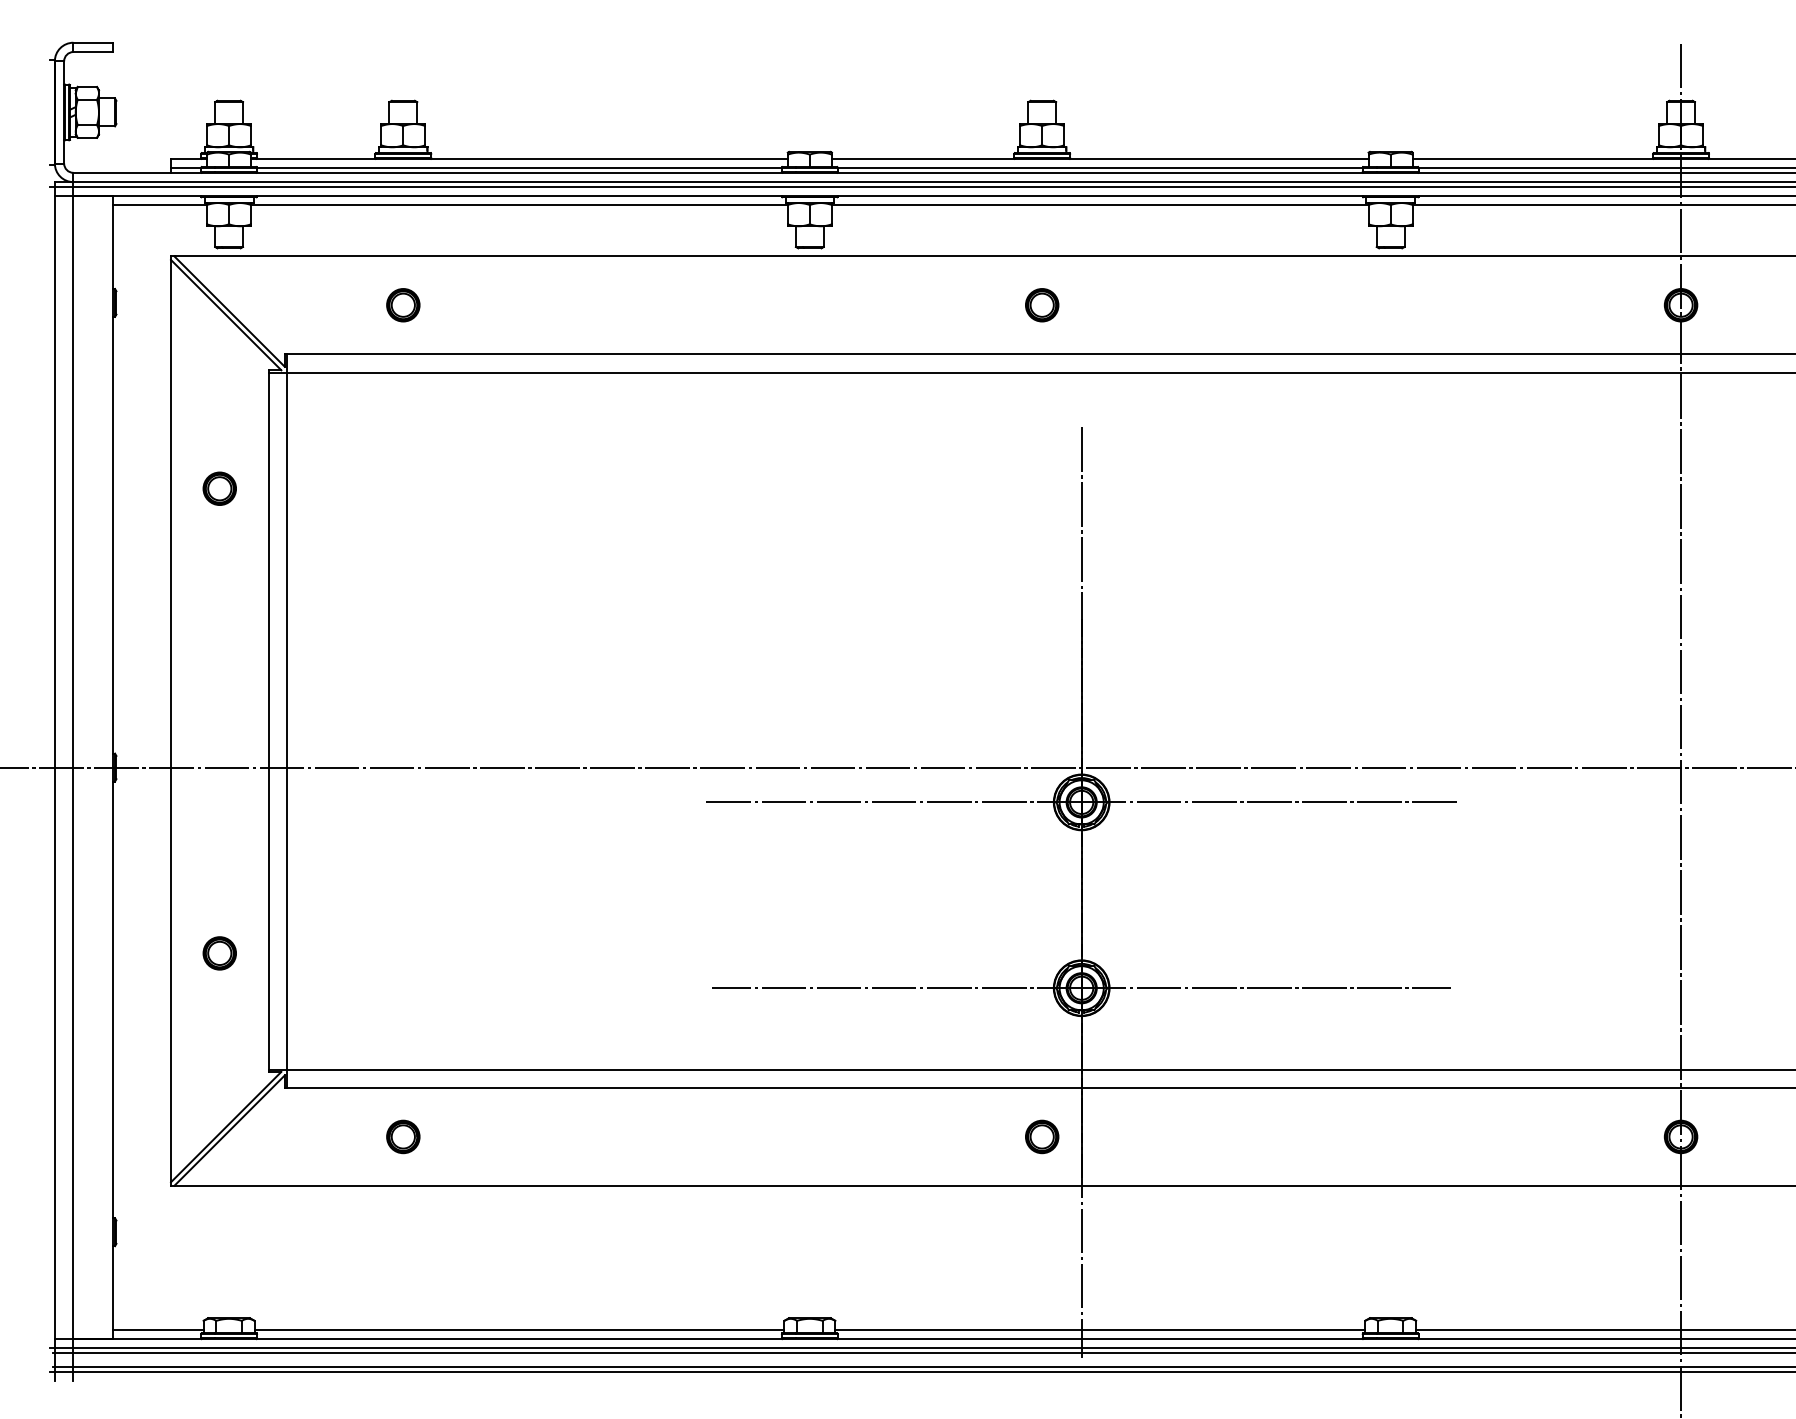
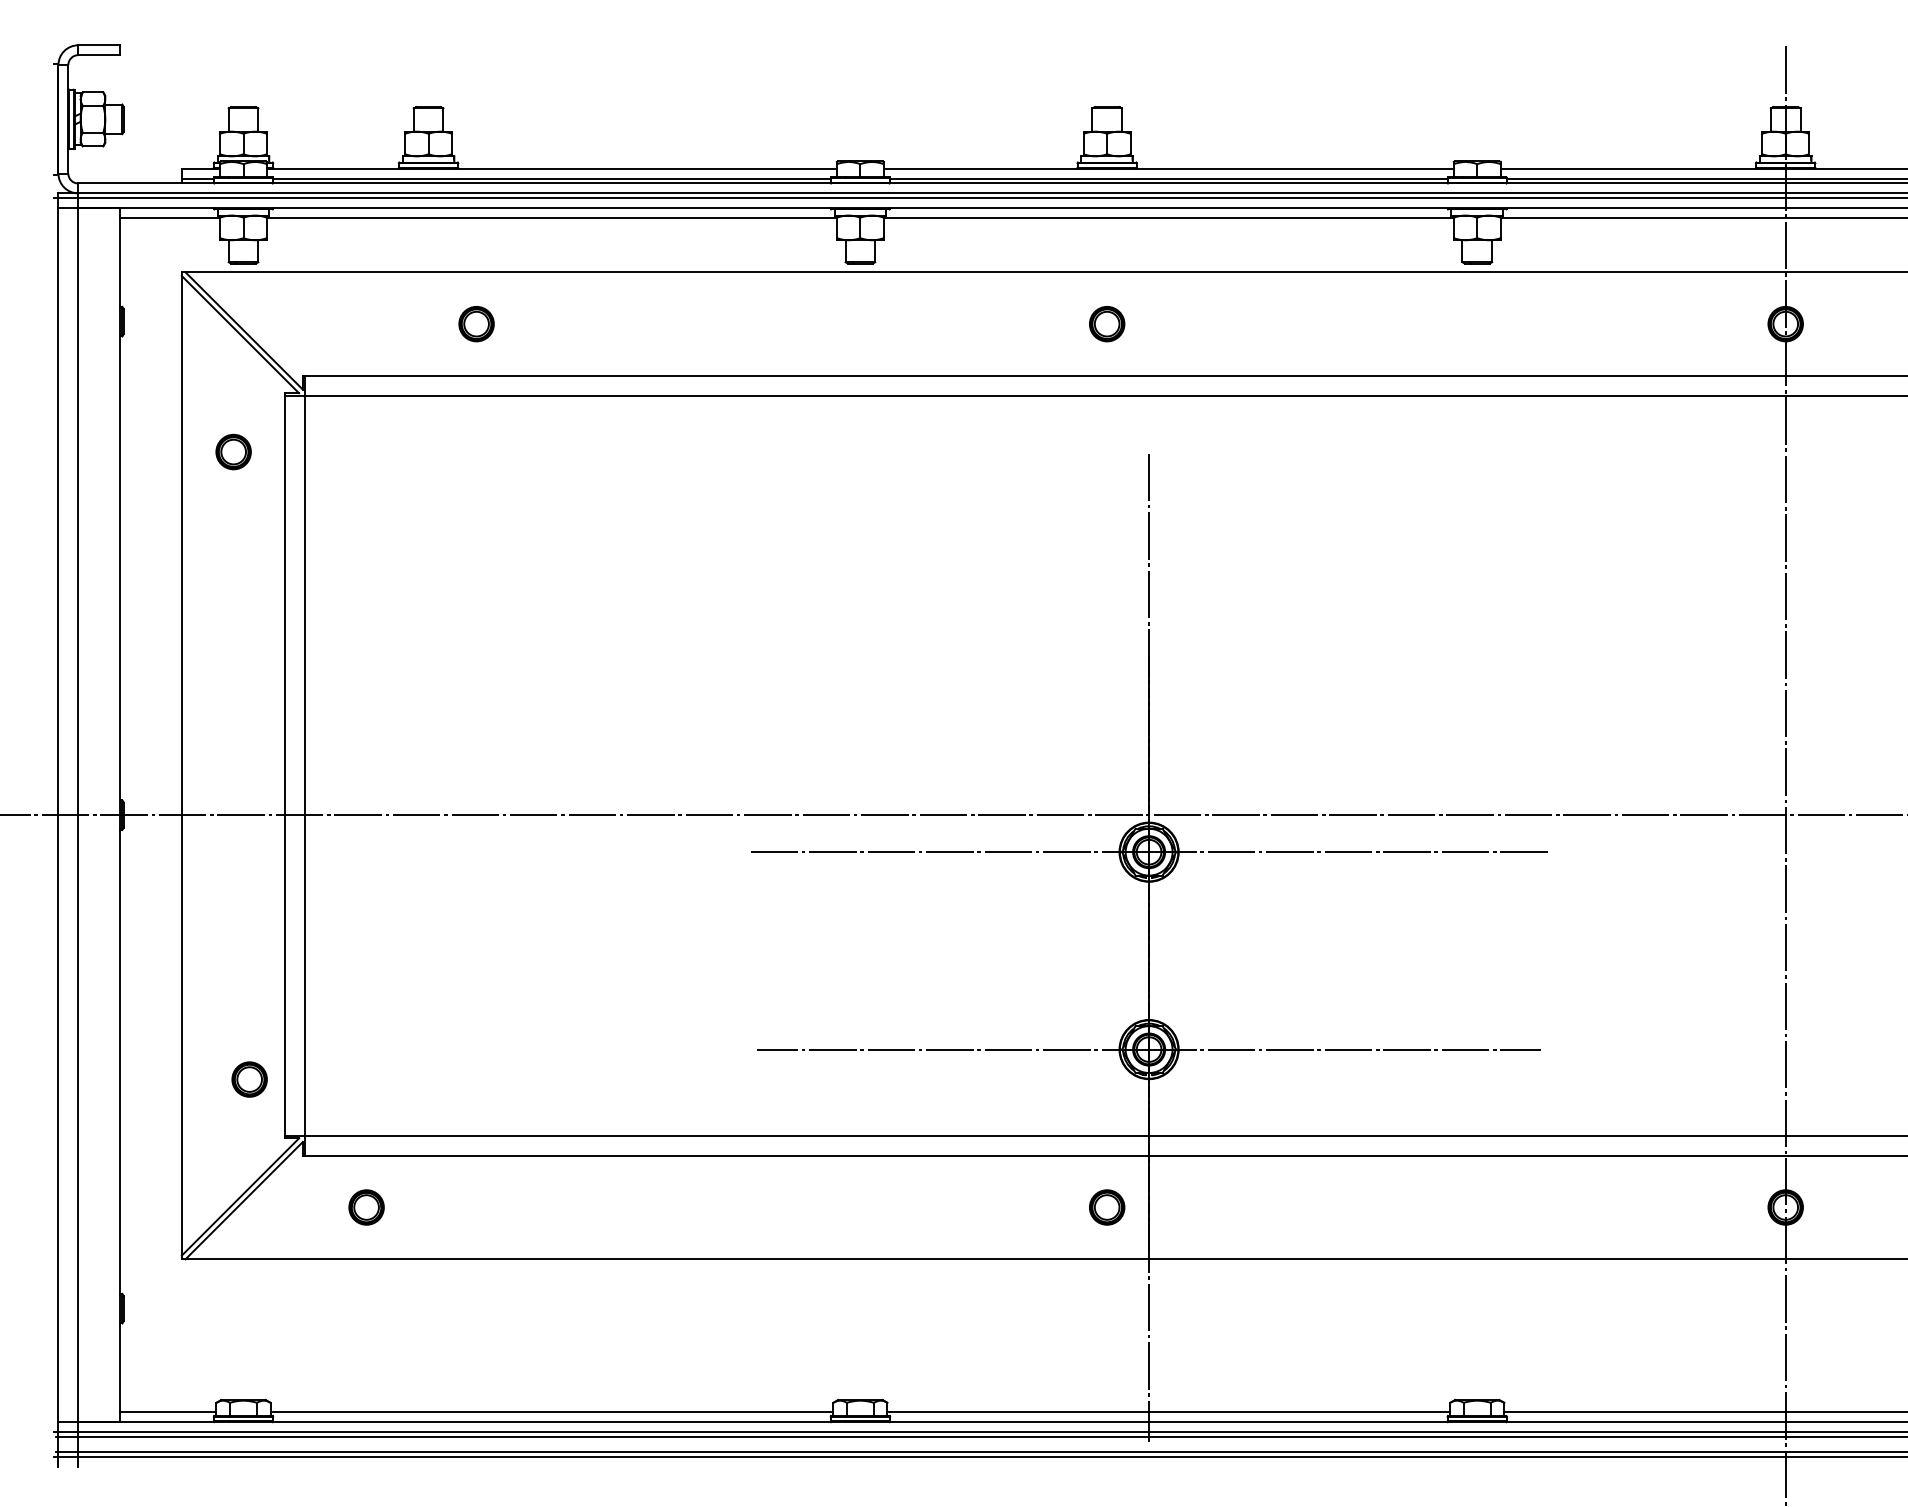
part: (403, 305) -> (476, 324), moved
part: (219, 488) -> (233, 451), moved
part: (219, 953) -> (249, 1079), moved
part: (403, 1136) -> (366, 1207), moved

